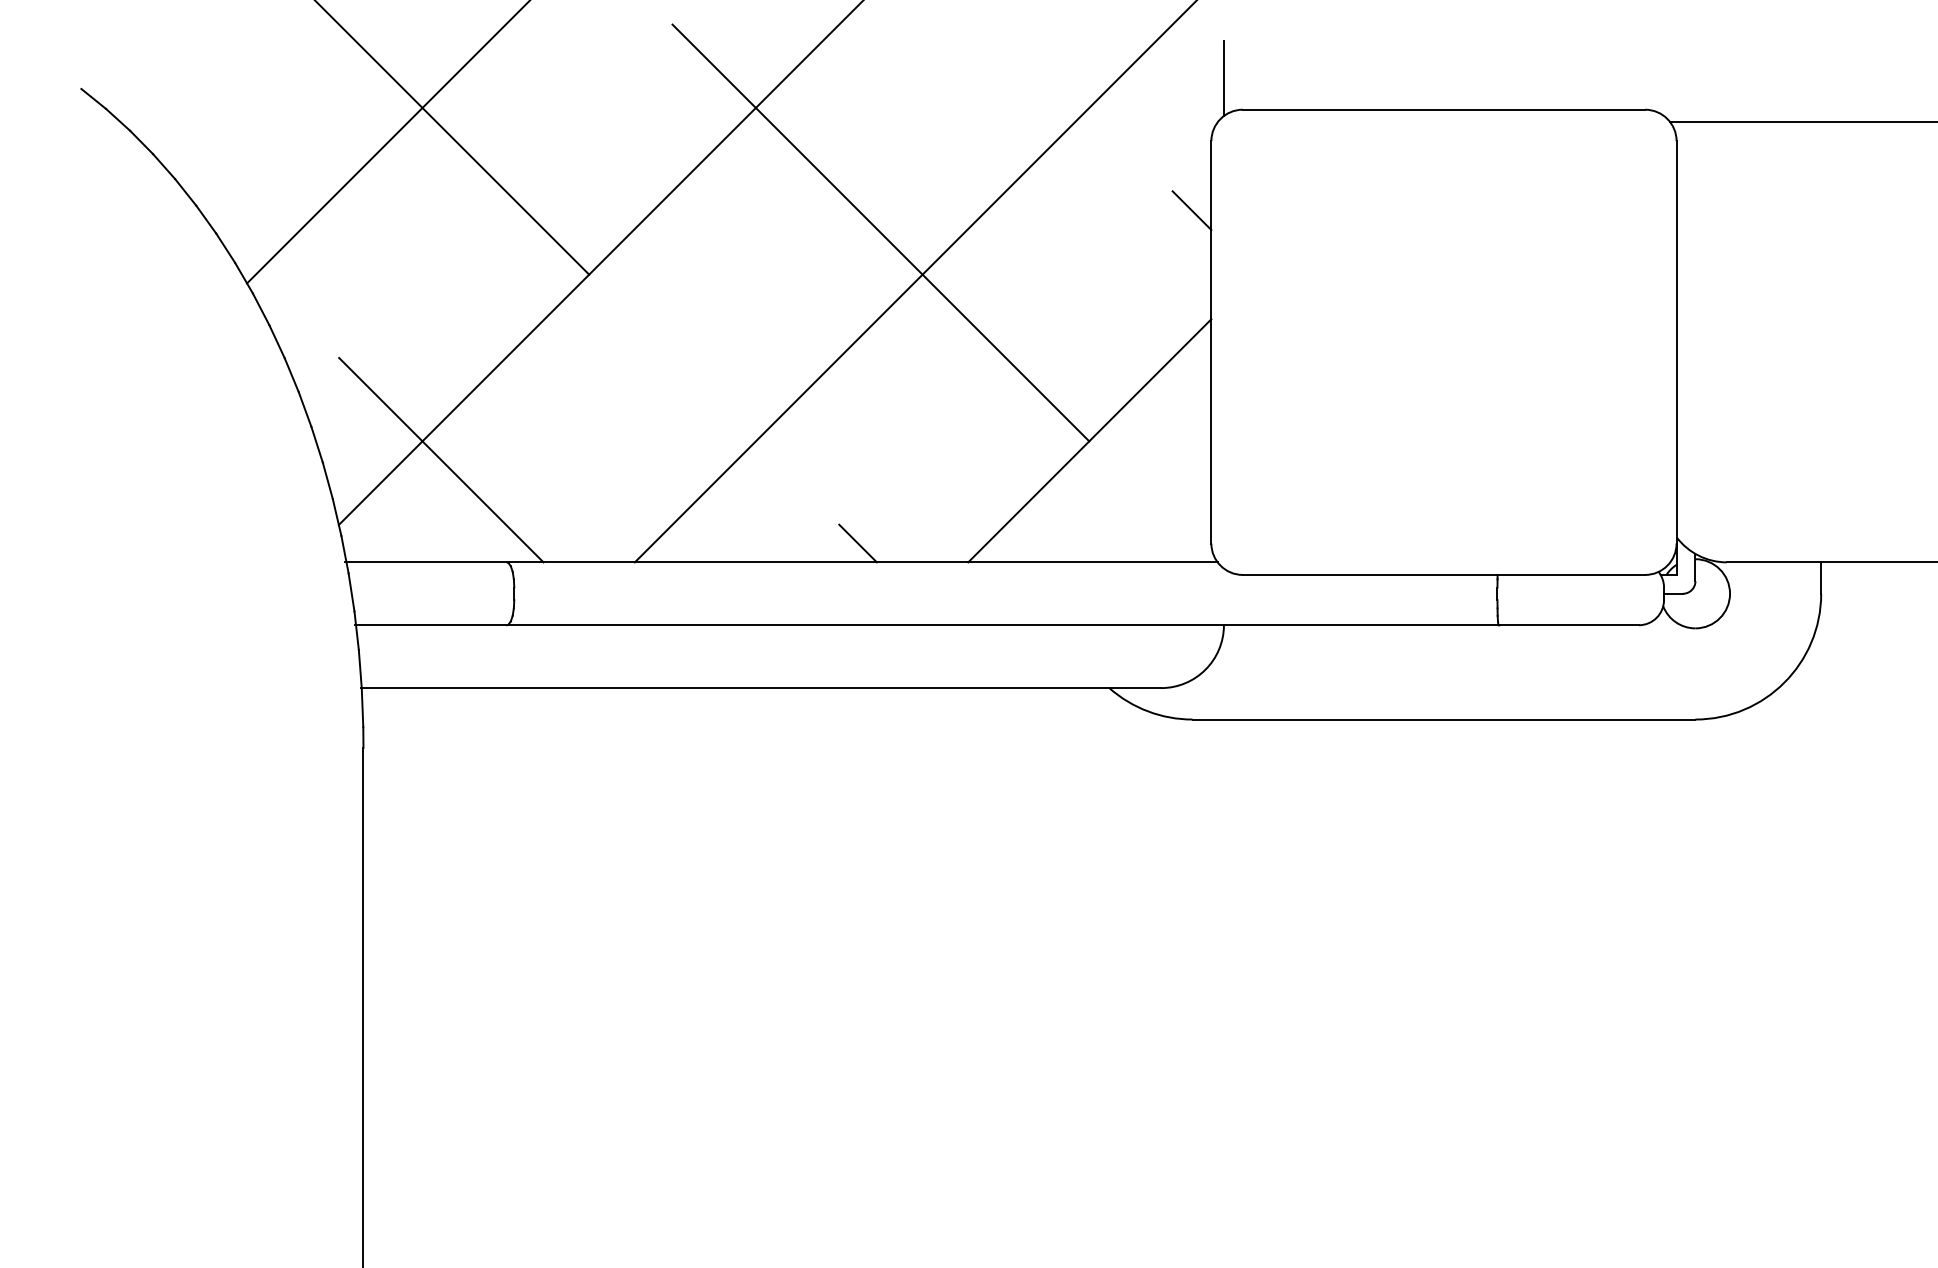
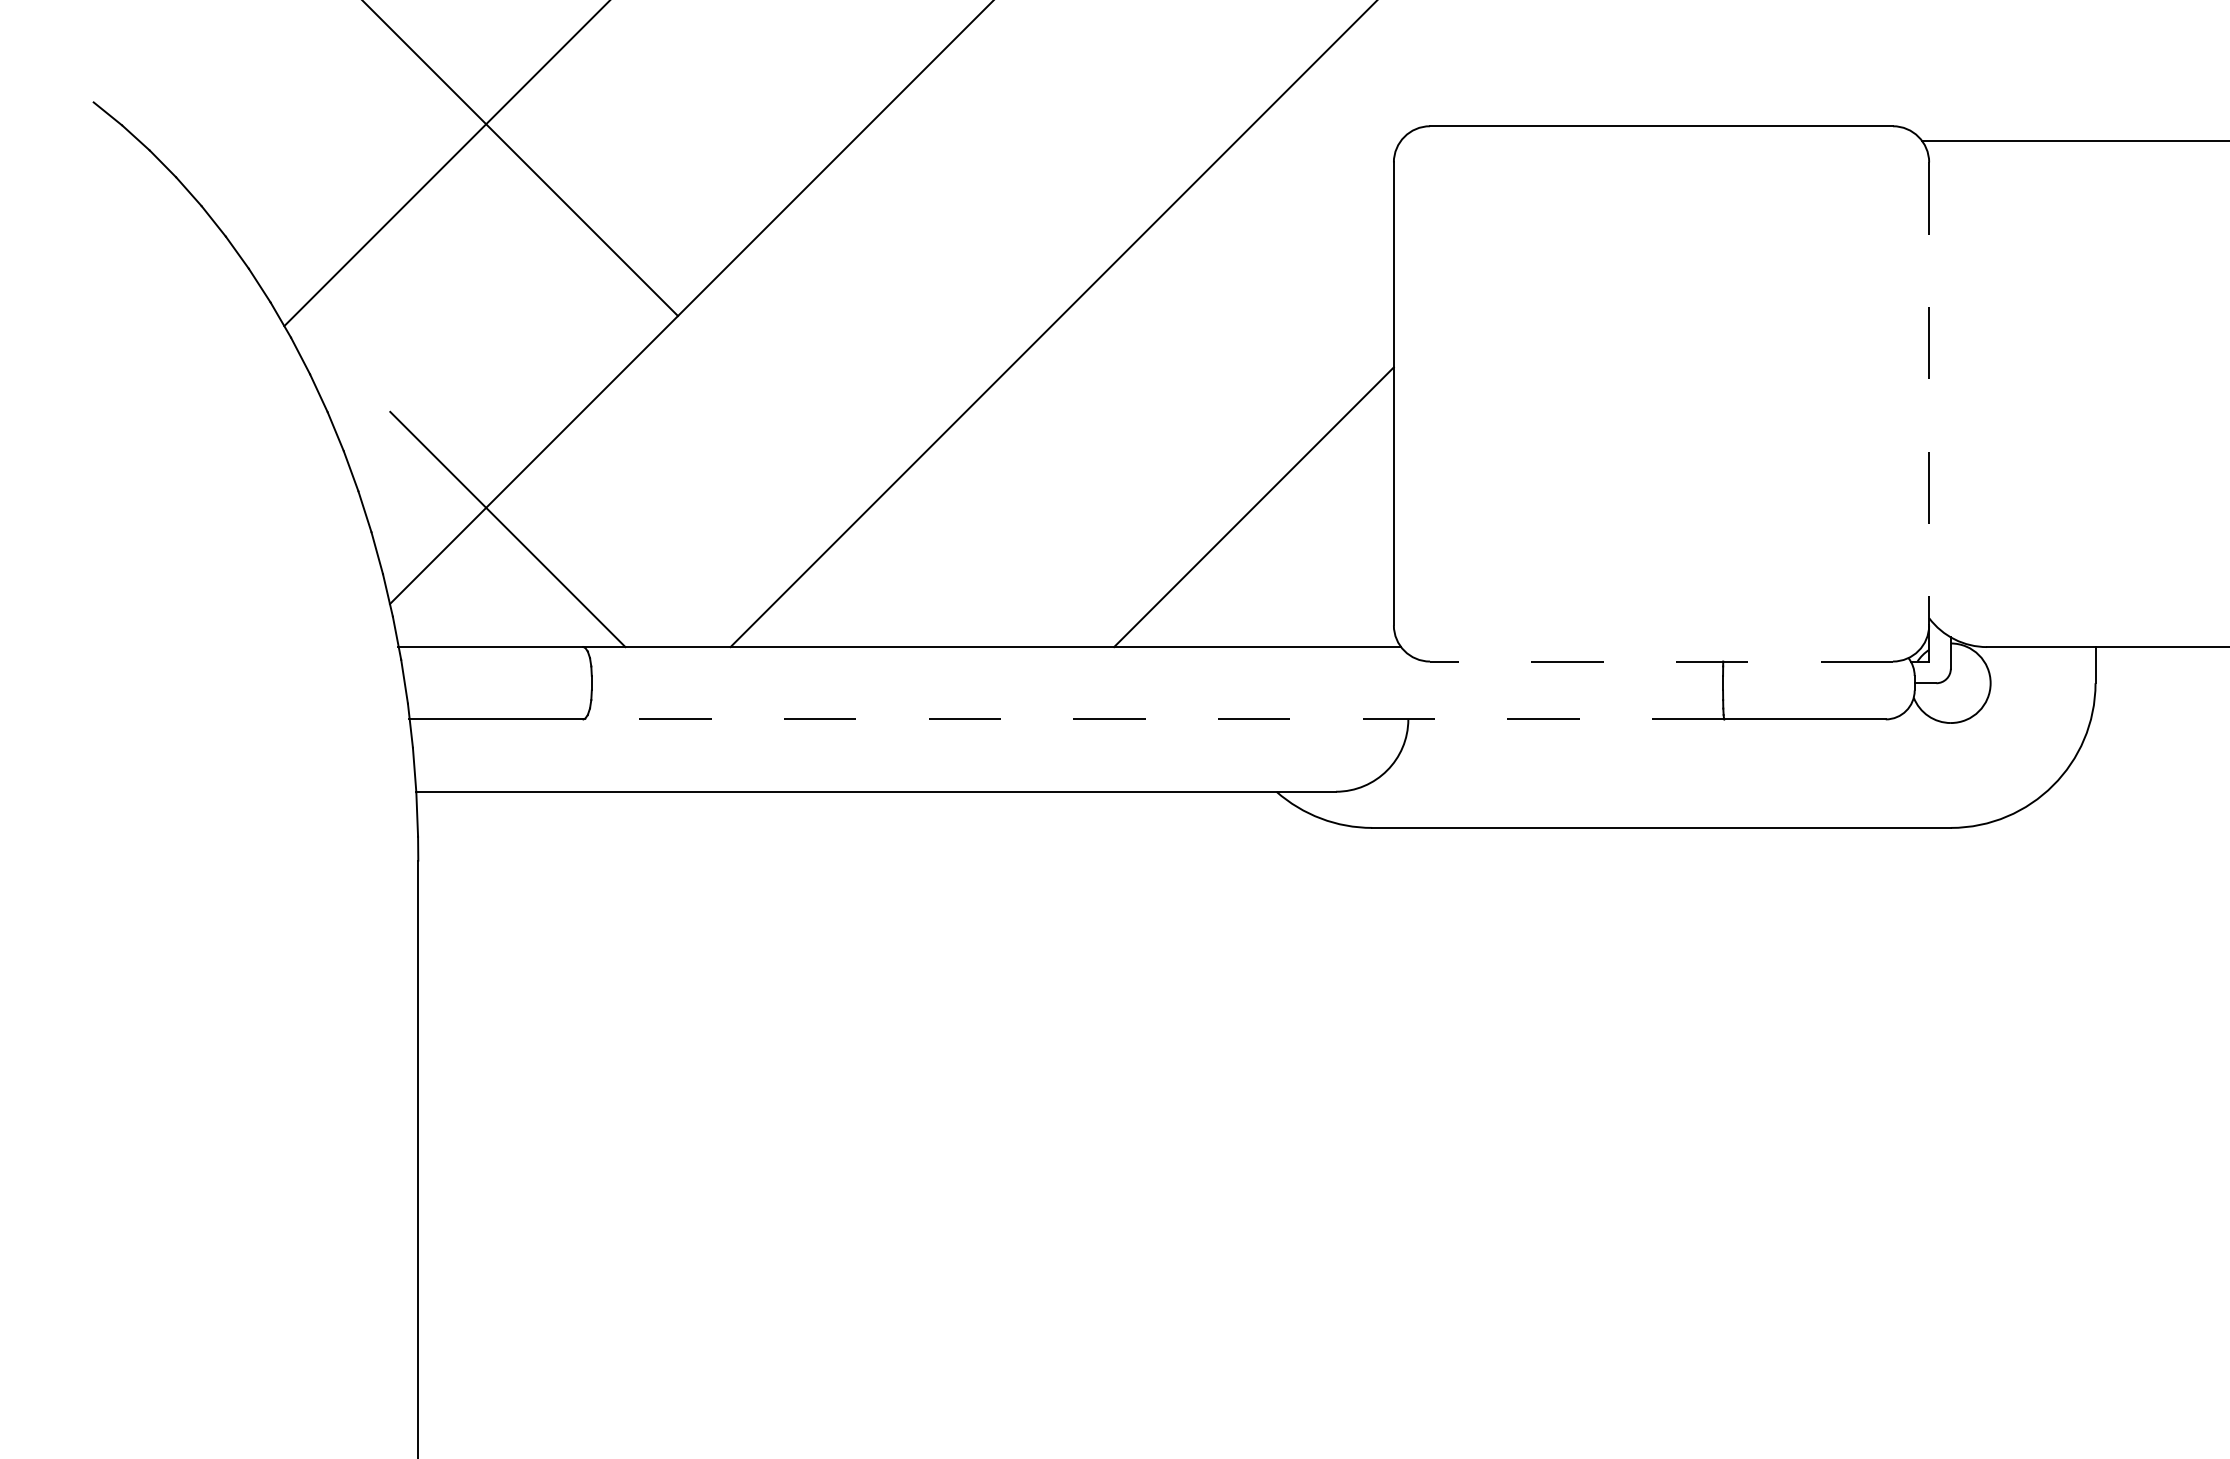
line: (1223, 78) -> (1407, 90), removed
line: (1191, 210) -> (1371, 242), removed
line: (880, 232) -> (1013, 267), removed
line: (1676, 342) -> (1929, 394), solid -> dashed
line: (857, 543) -> (986, 625), removed
line: (1443, 574) -> (1660, 661), solid -> dashed
line: (1002, 625) -> (1153, 719), solid -> dashed

